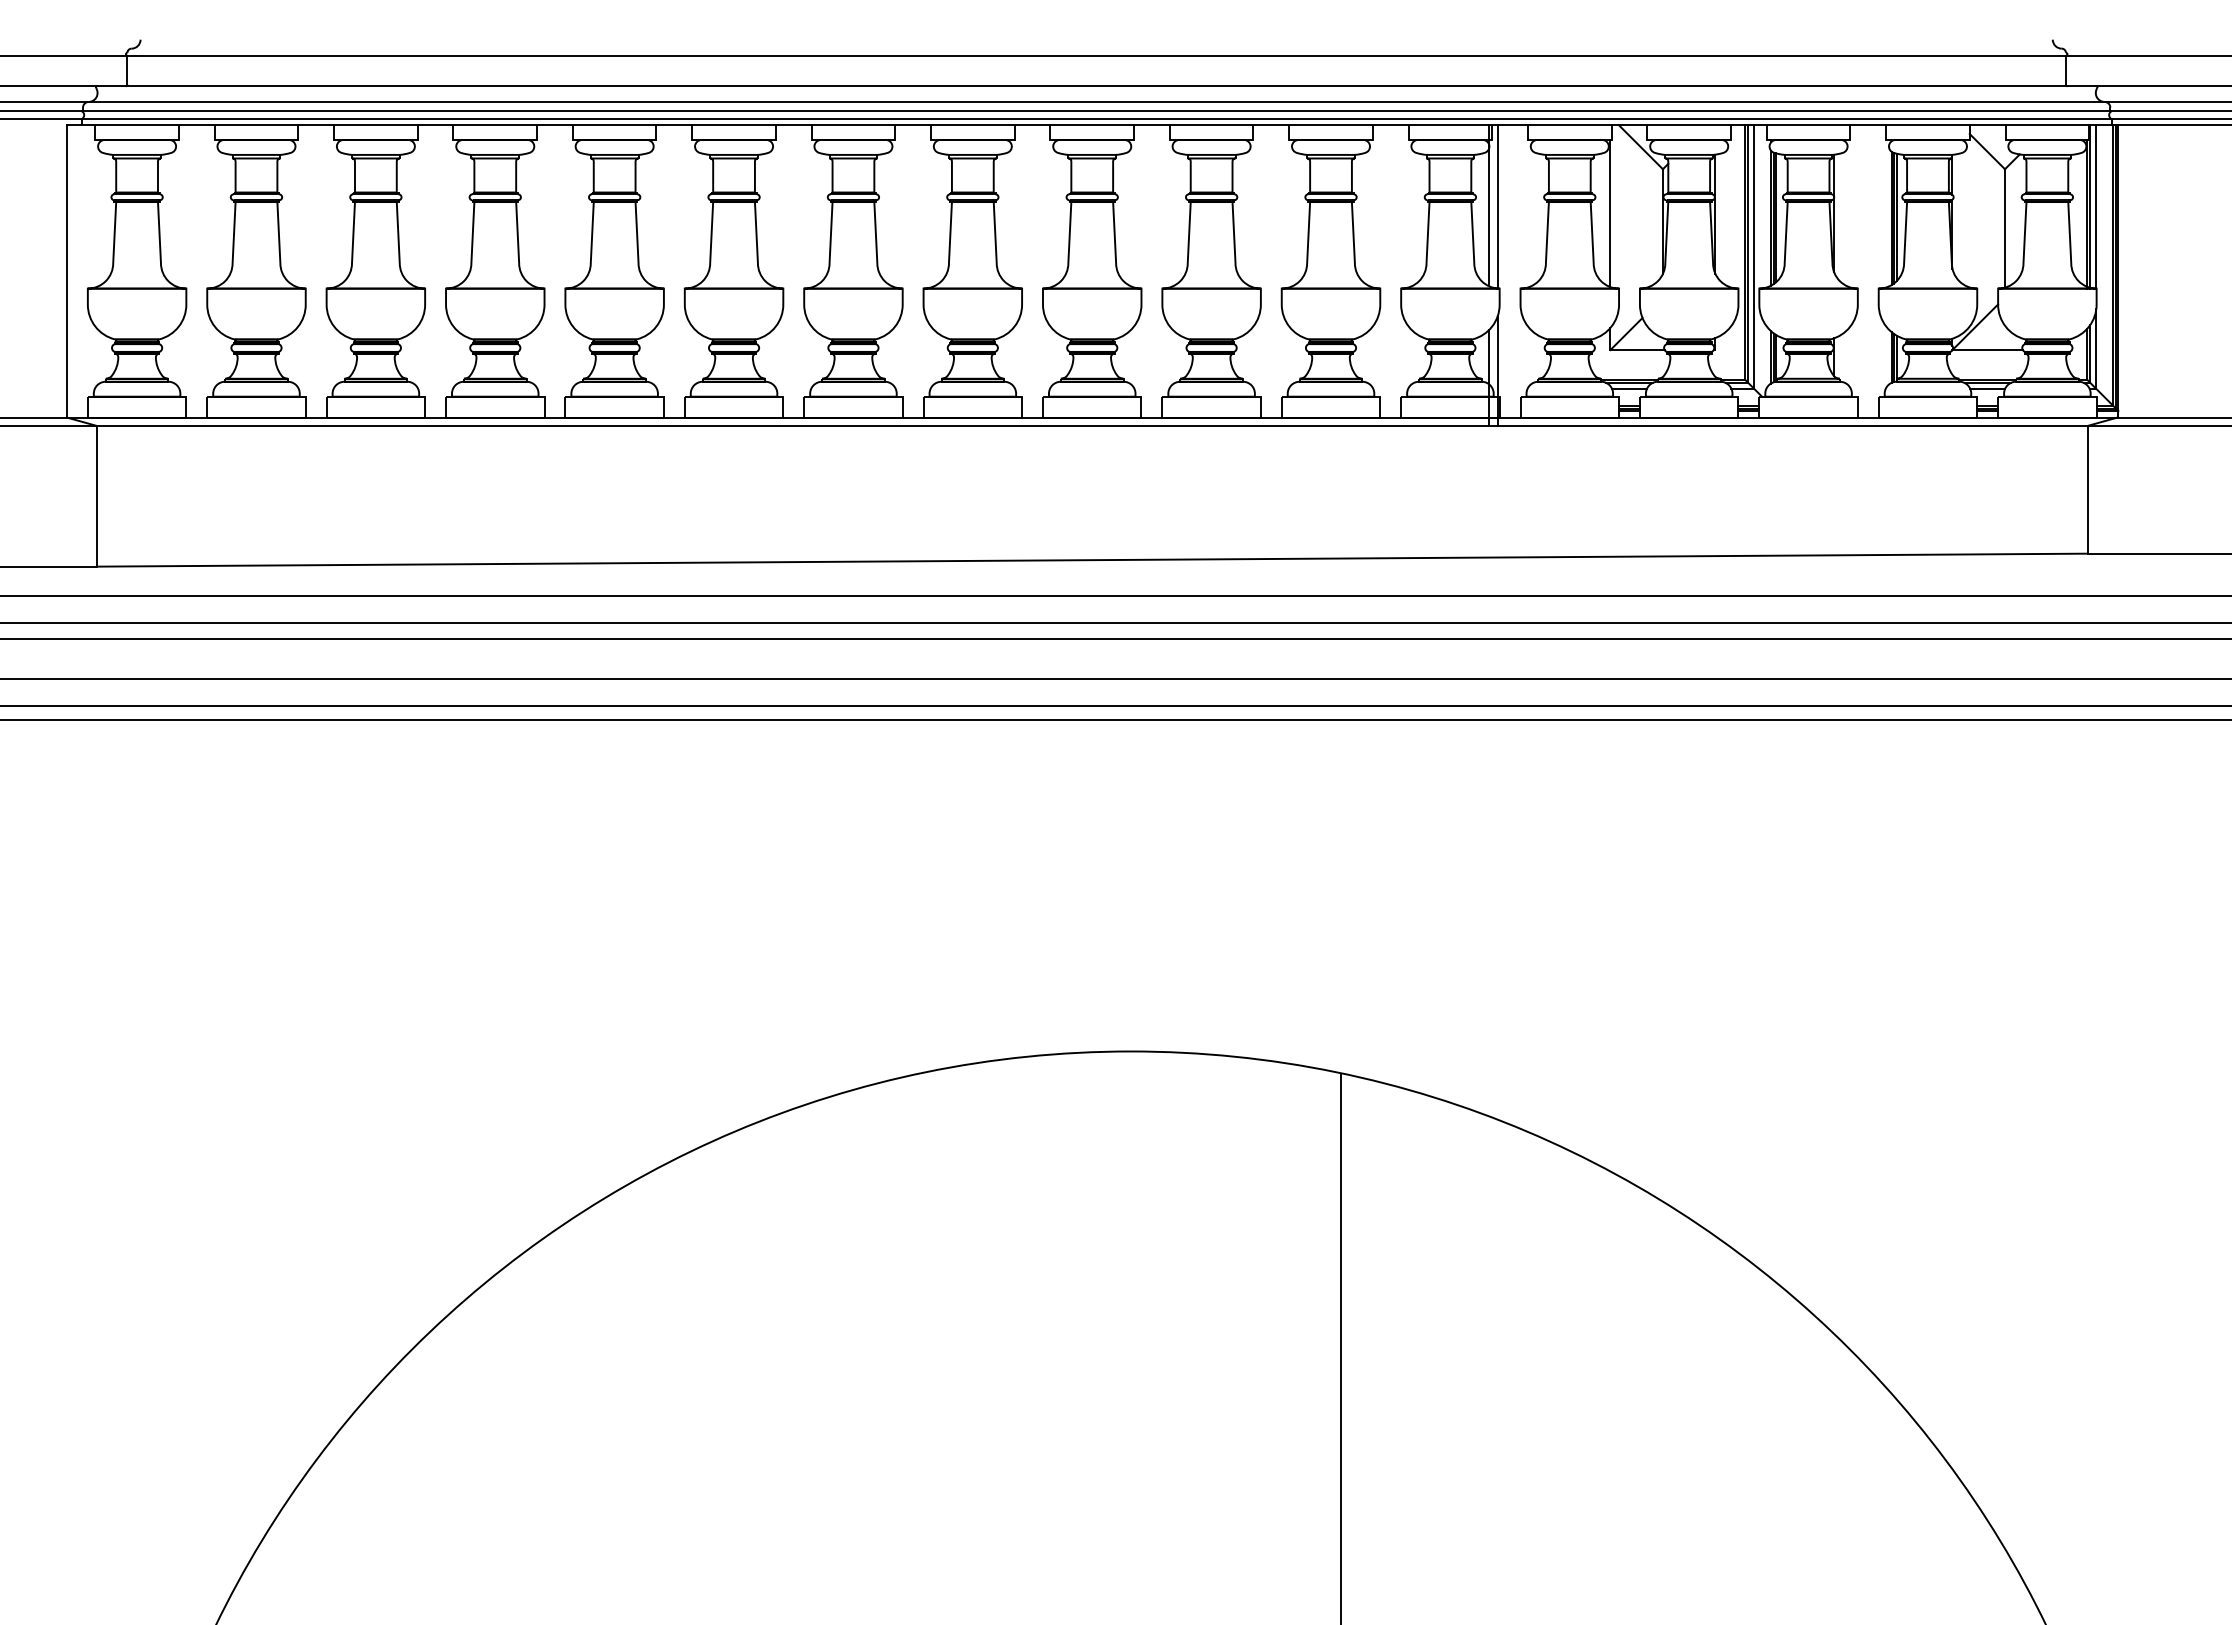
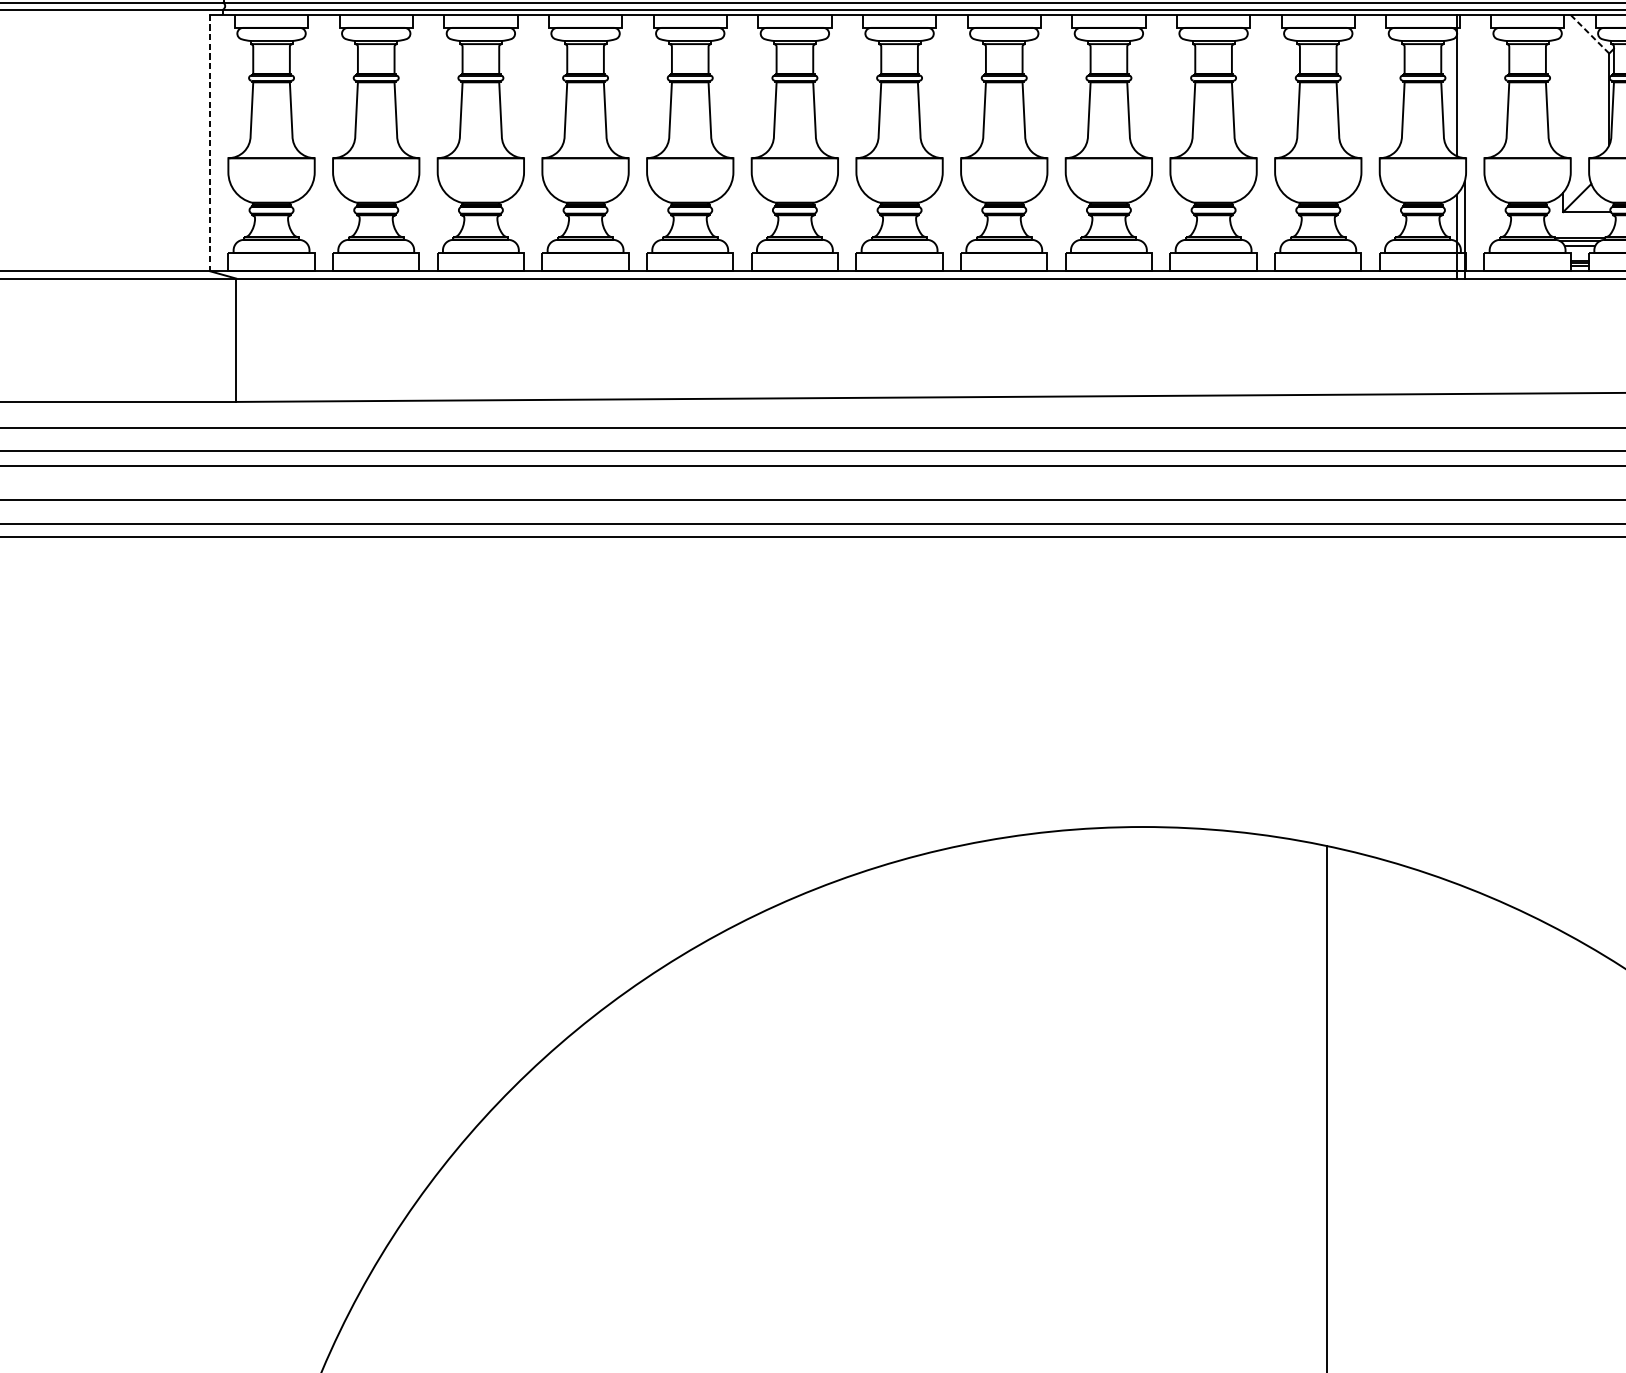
line: (1640, 146) -> (1589, 33), solid -> dashed
line: (1497, 206) -> (1464, 86), removed
line: (1610, 213) -> (1563, 92), removed
line: (66, 271) -> (209, 143), solid -> dashed

